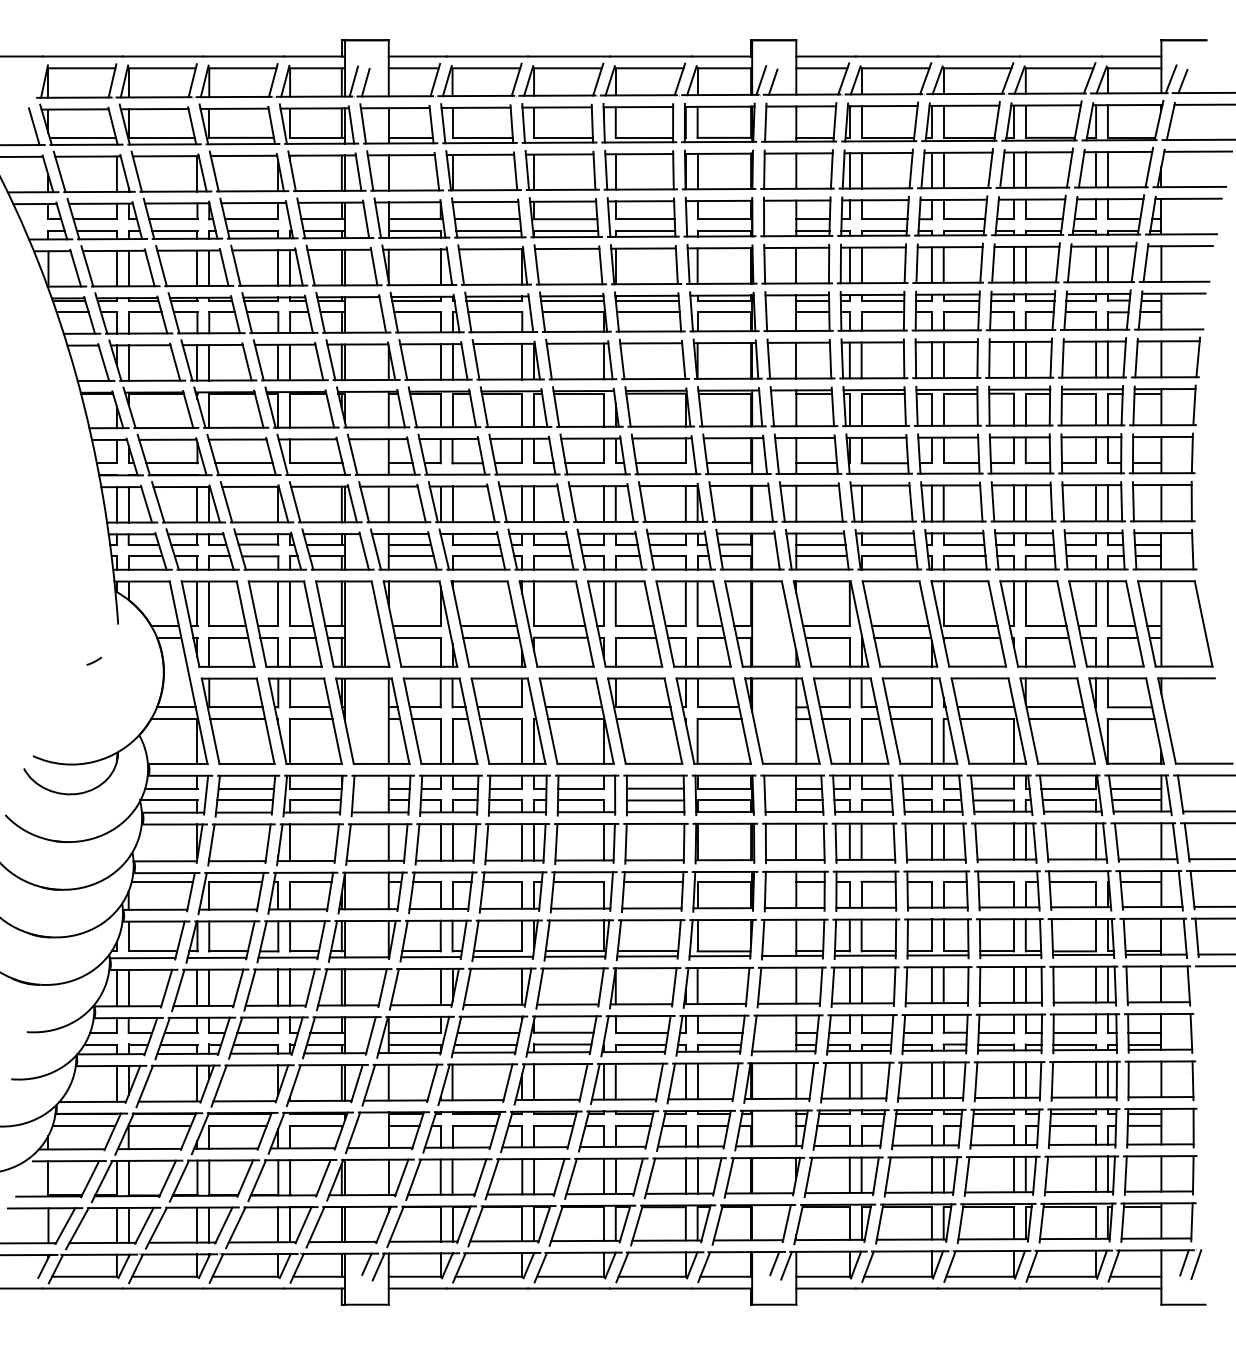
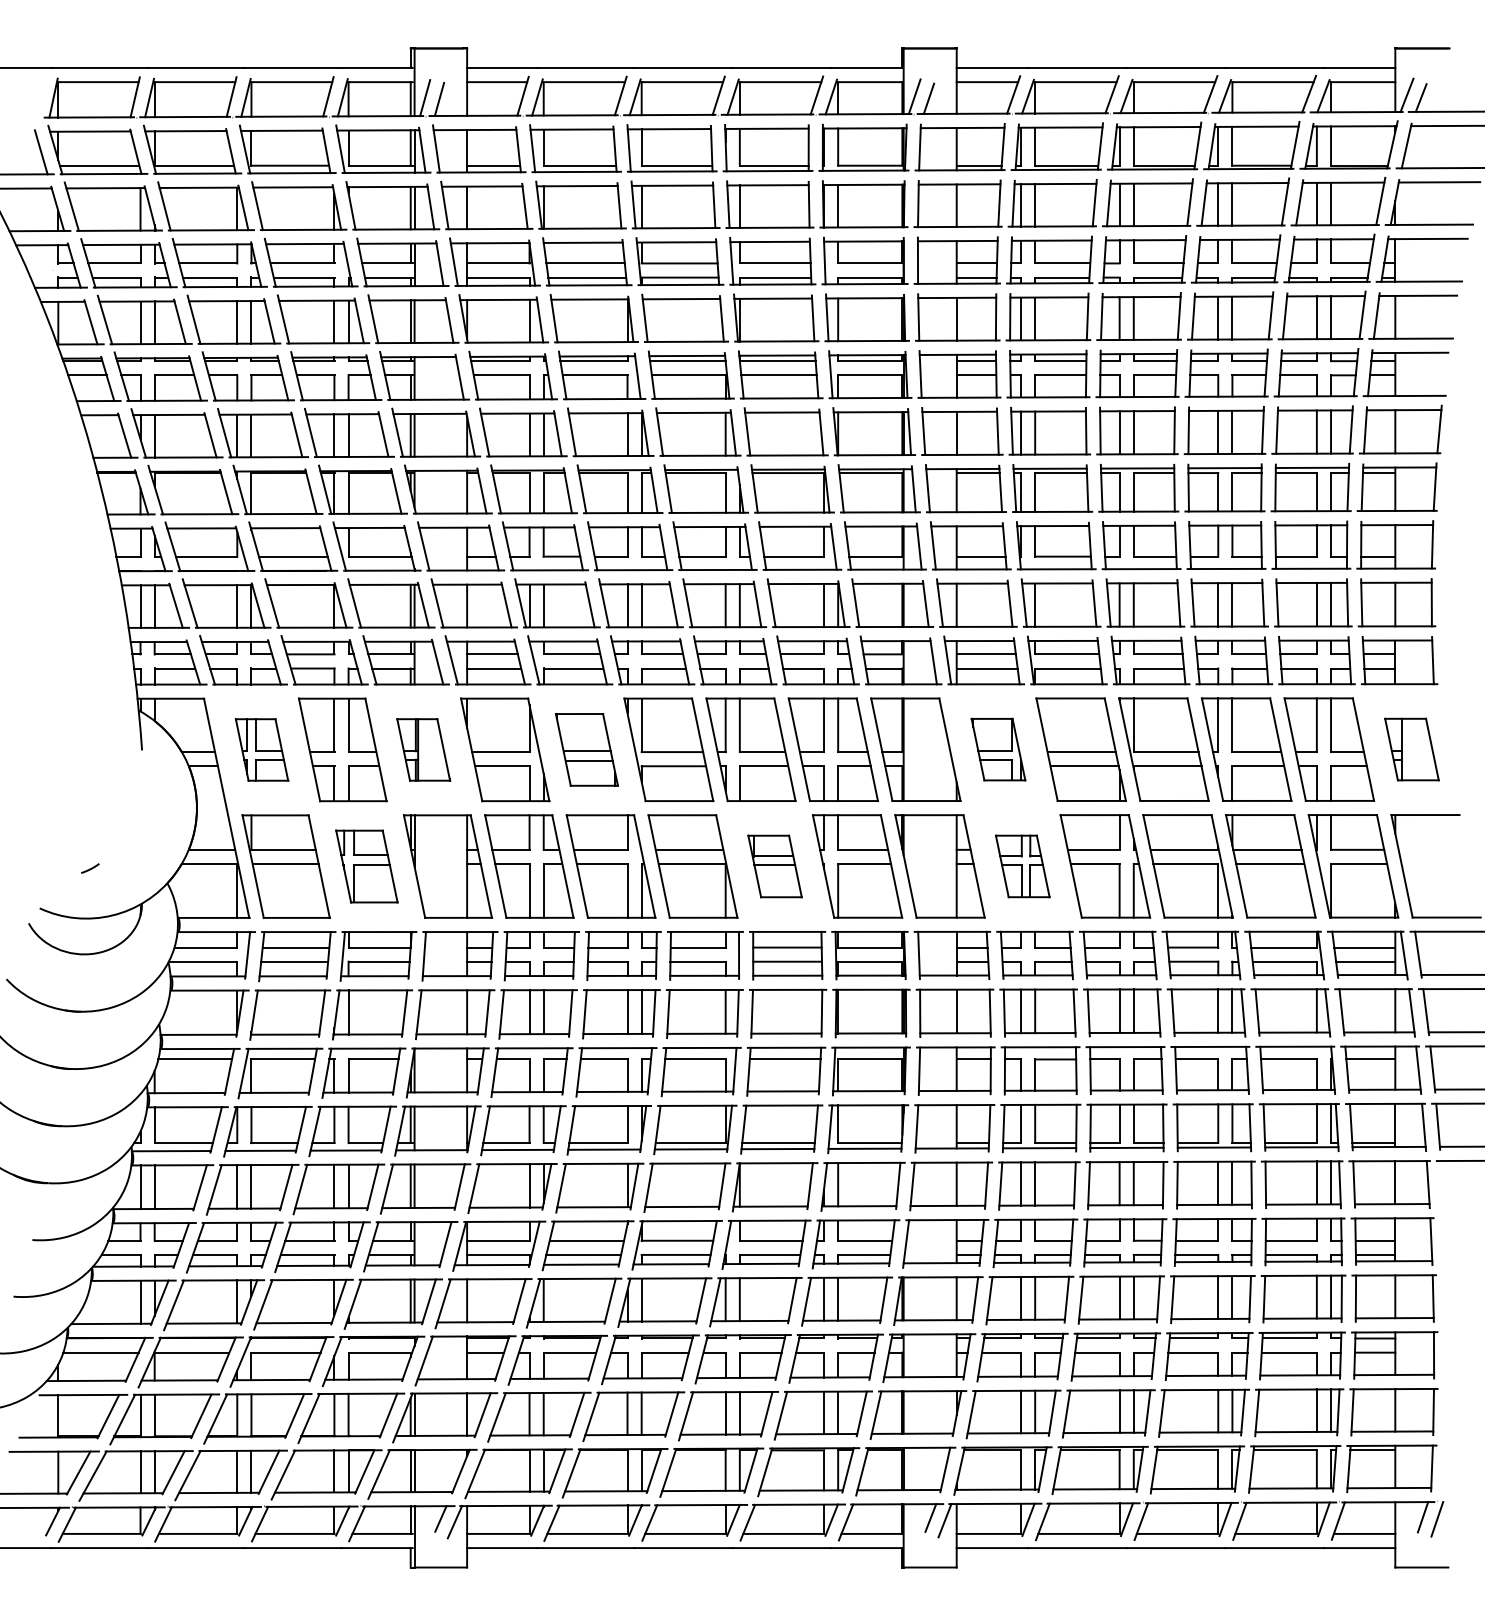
part: (217, 623) -> (261, 749), size x0.6
part: (352, 623) -> (423, 749), size x0.6
part: (488, 623) -> (586, 749), size x0.7
part: (831, 623) -> (998, 749), size x0.6
part: (1174, 623) -> (1411, 749), size x0.6
line: (94, 661) -> (90, 868), moved
part: (305, 721) -> (366, 866), size x0.7
part: (644, 721) -> (774, 866), size x0.6
part: (851, 721) -> (1022, 866), size x0.6

